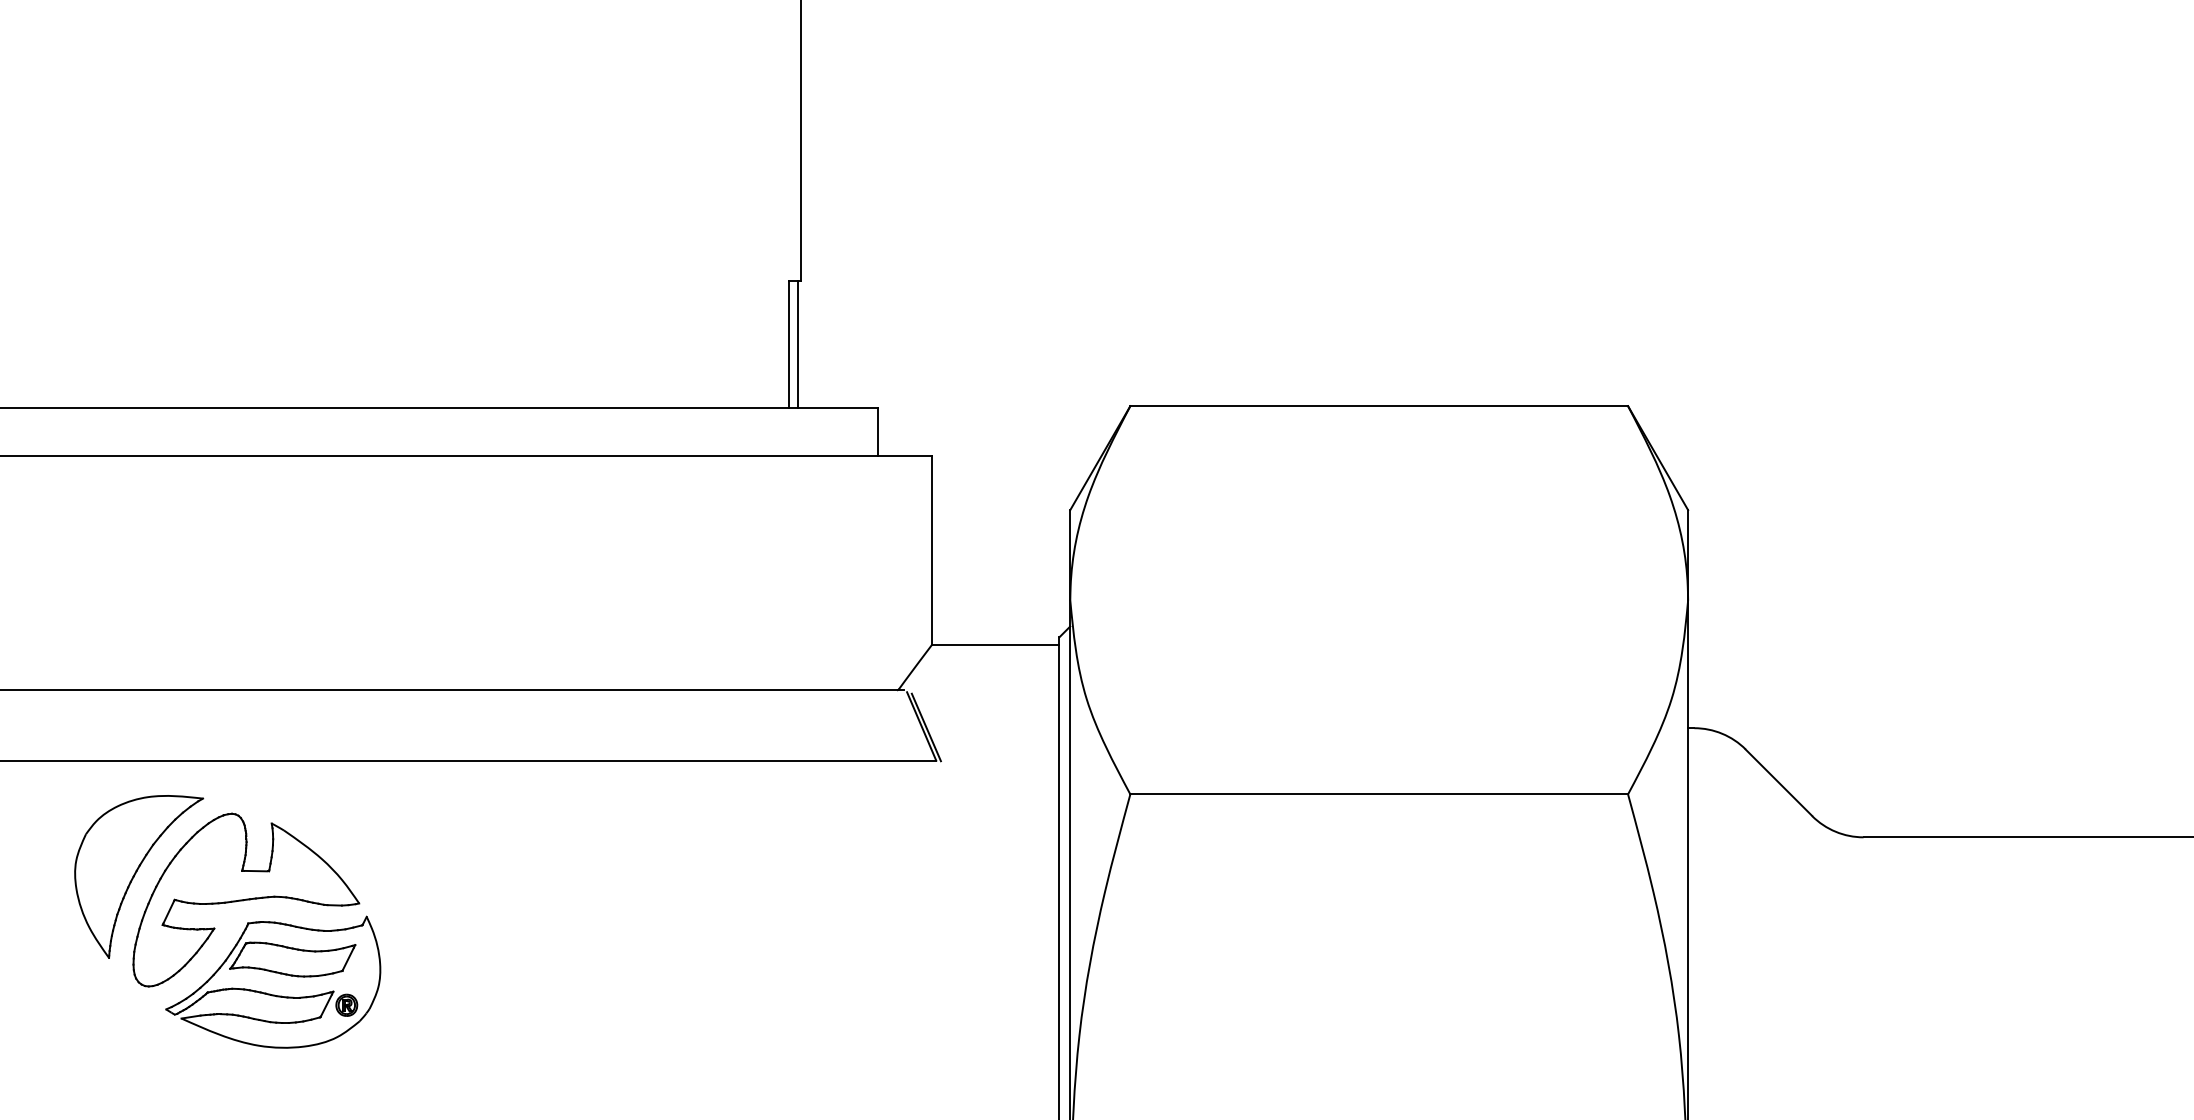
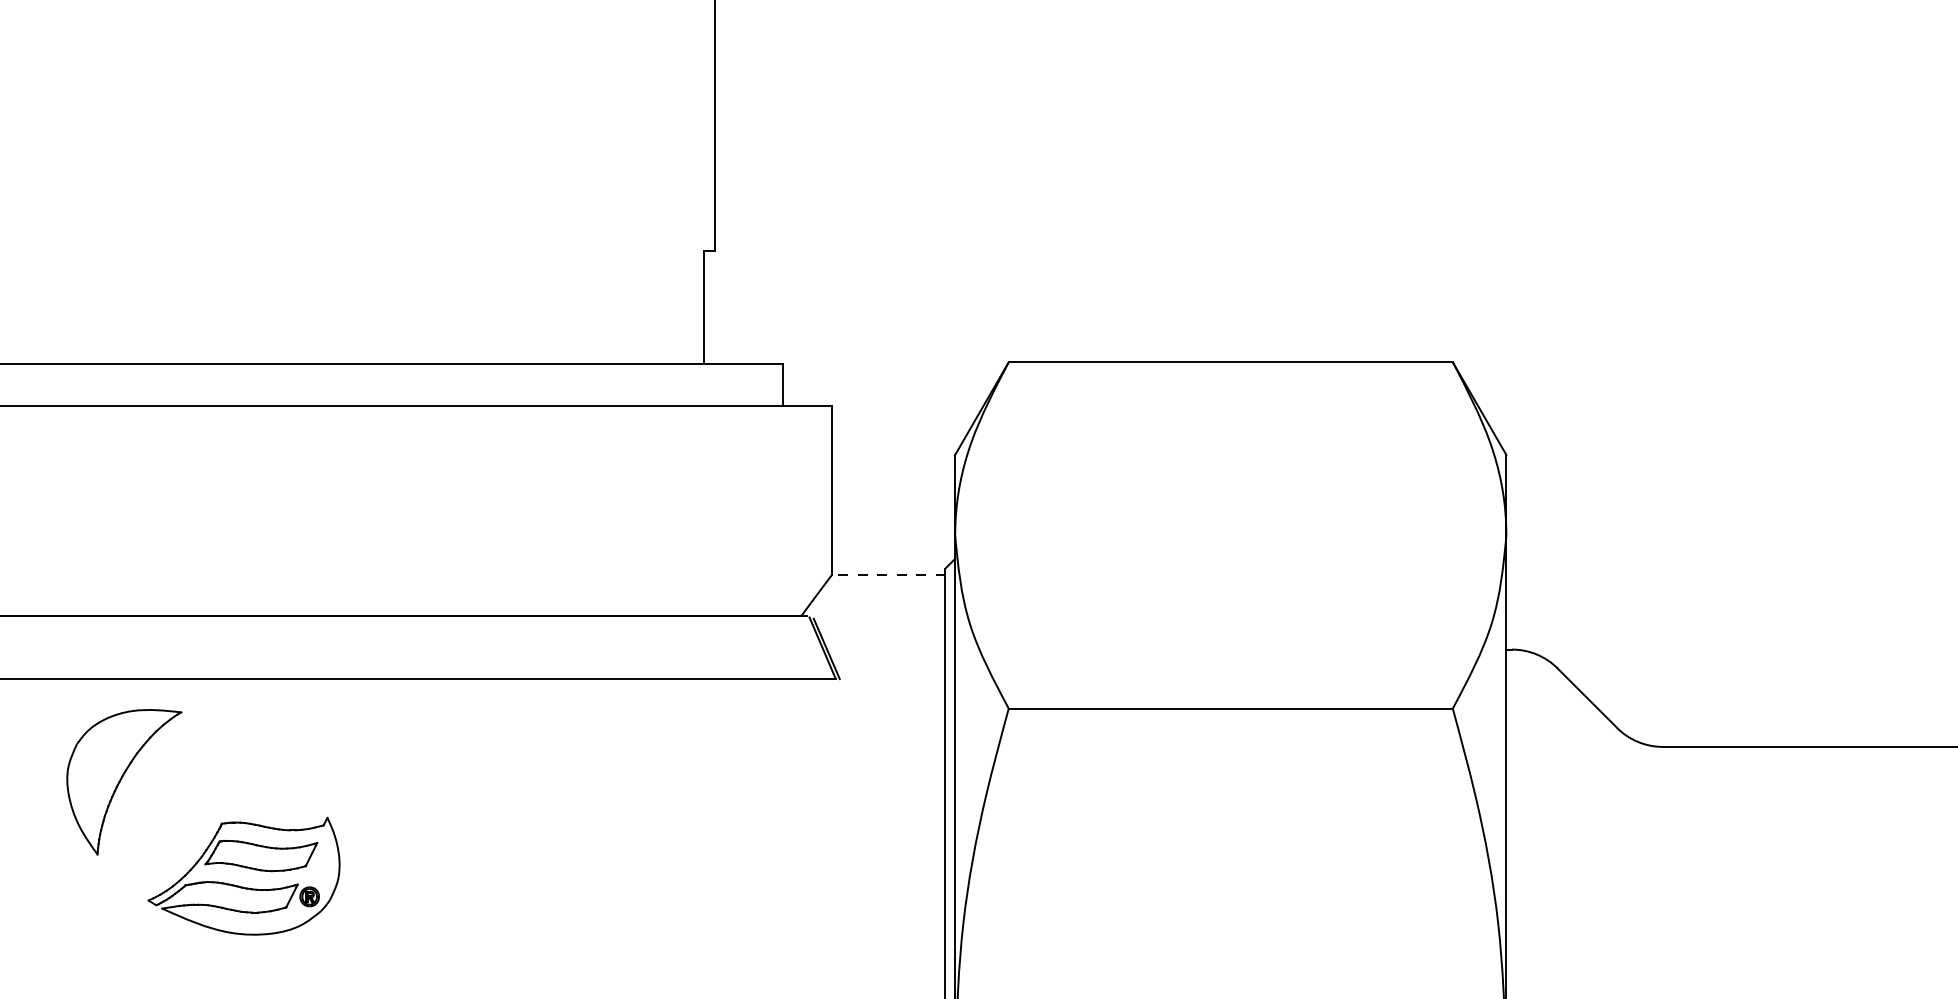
line: (798, 344) -> (712, 307), removed
line: (995, 644) -> (888, 574), solid -> dashed
part: (246, 899) -> (220, 802), removed

